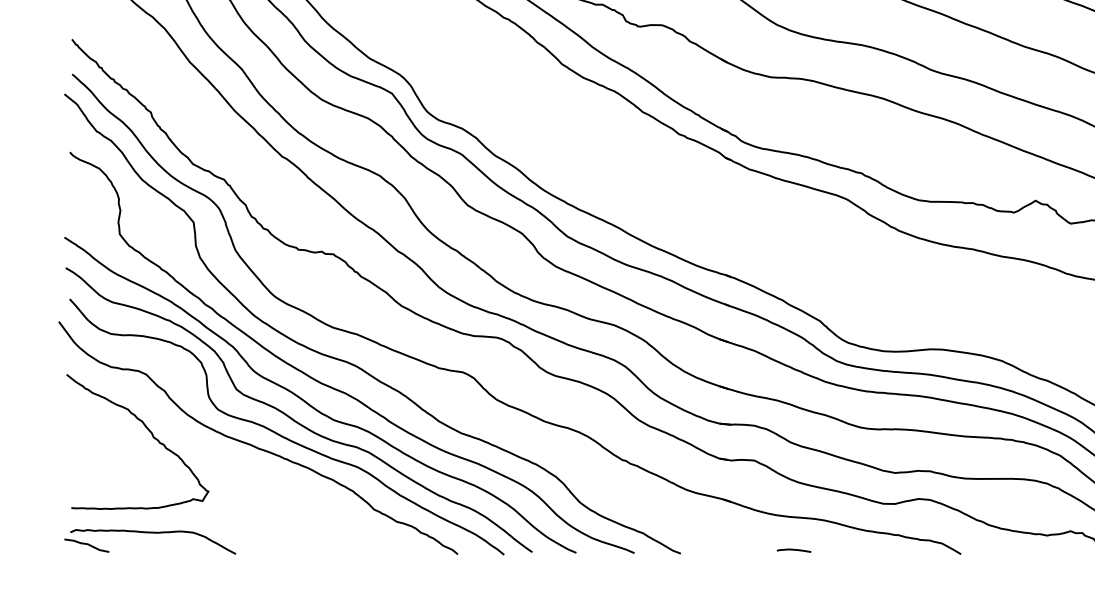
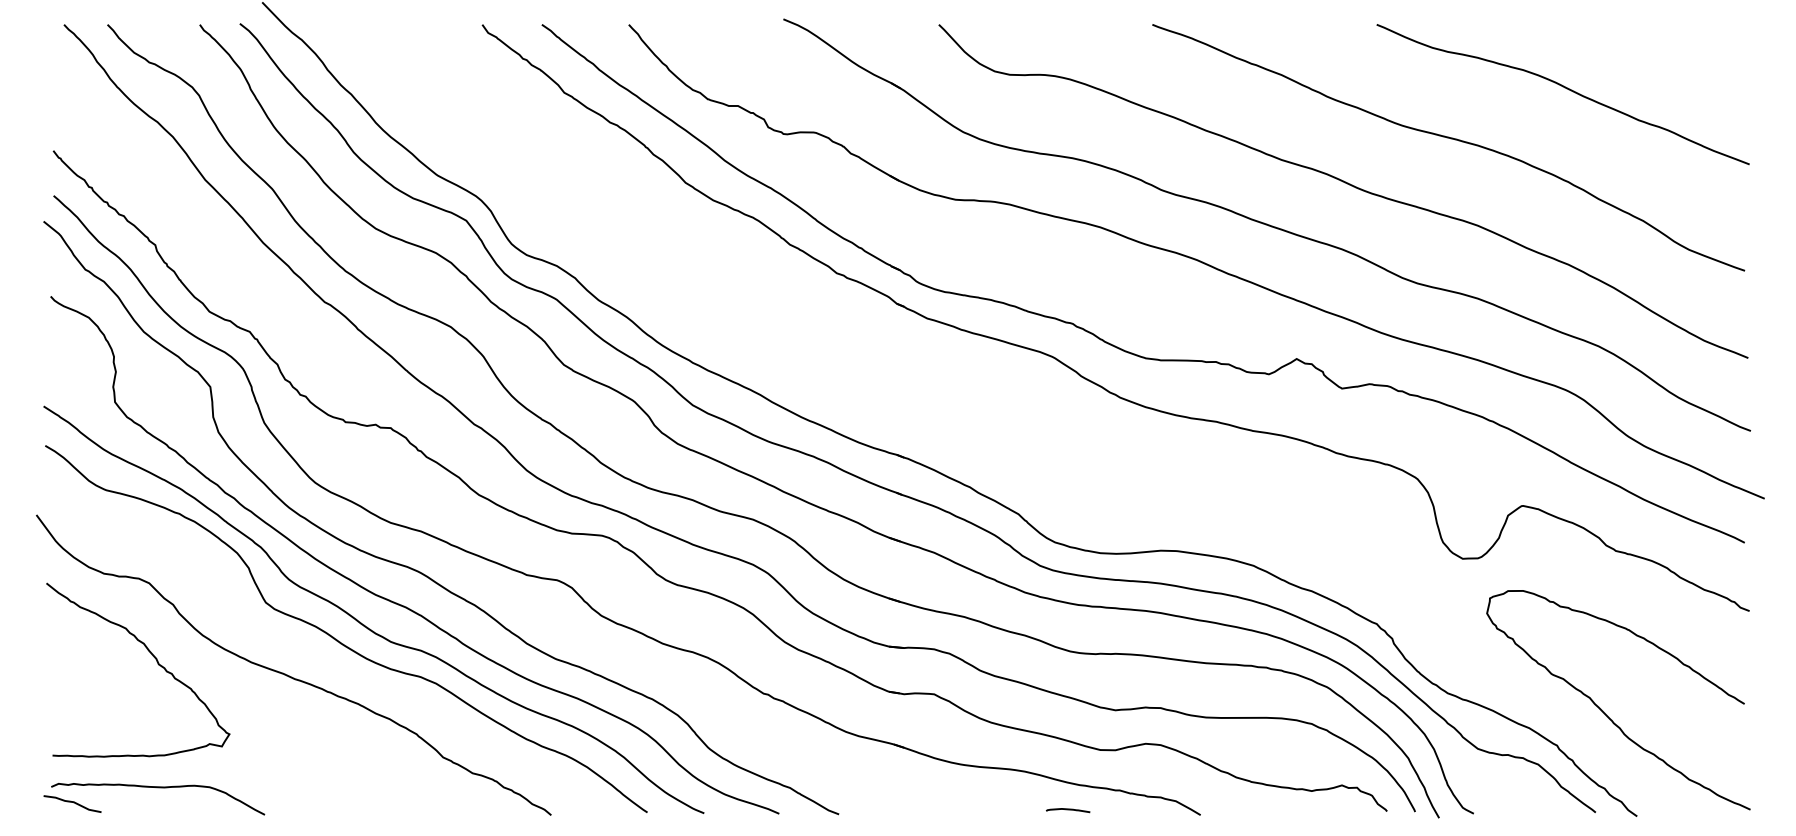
curve: (282, 435) -> (325, 662), removed
curve: (794, 550) -> (1068, 810), moved

